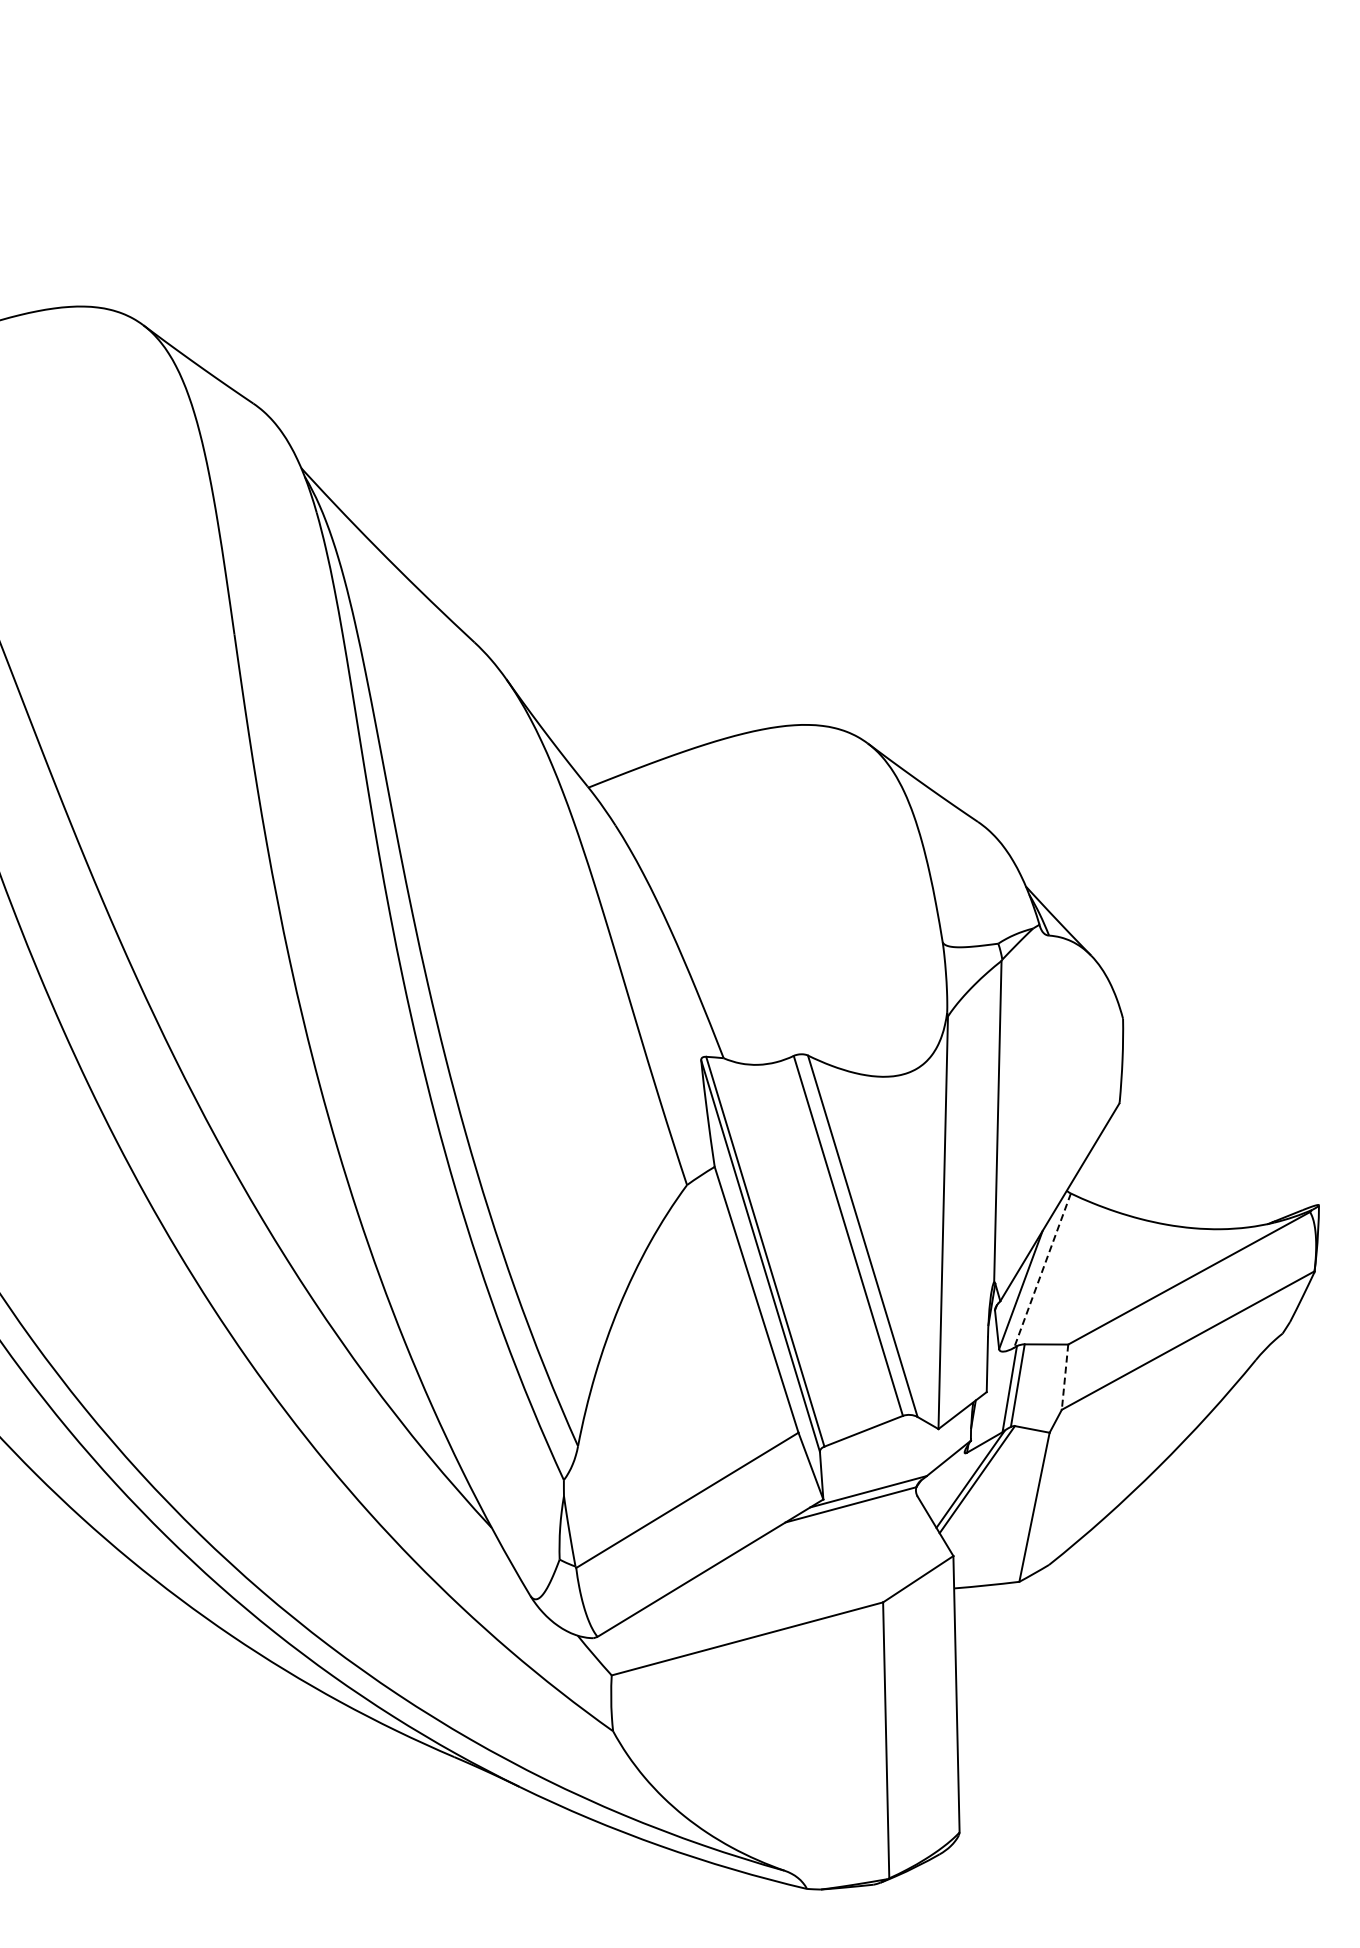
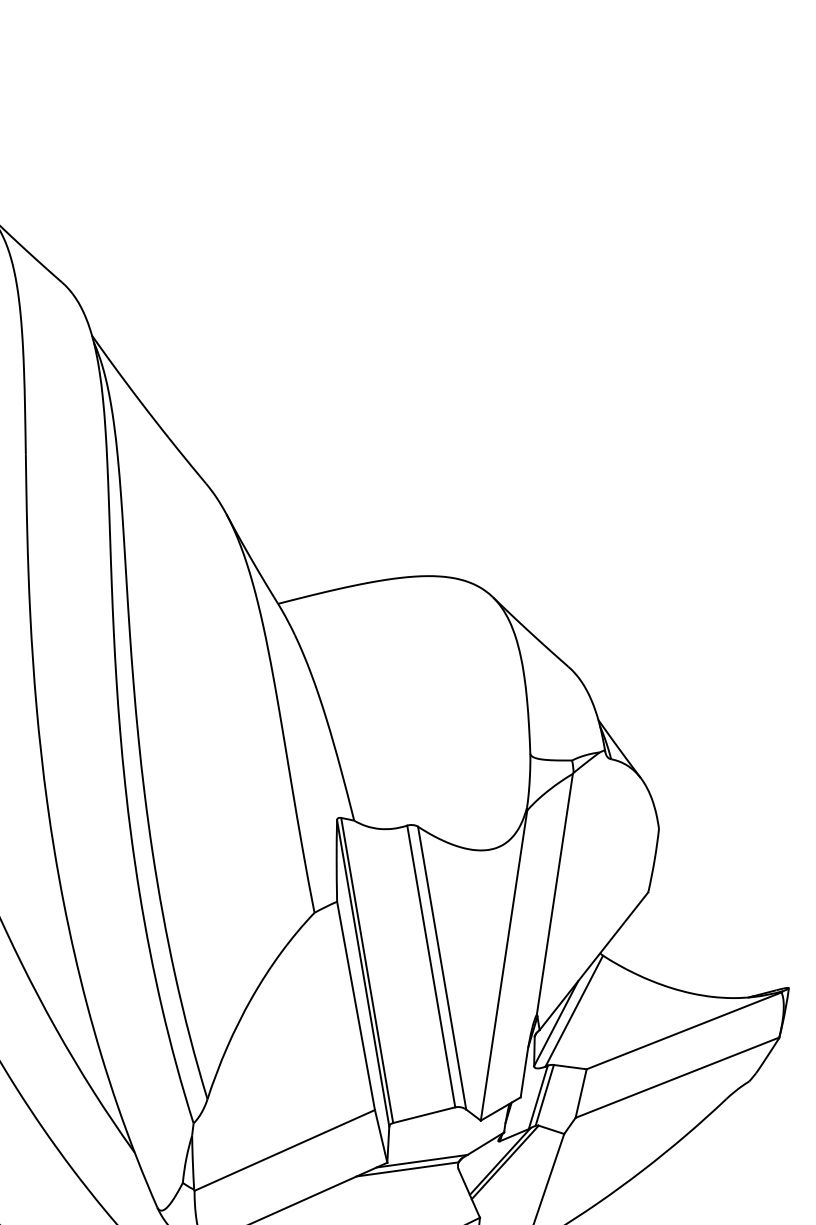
line: (1042, 1271) -> (574, 1011), dashed -> solid
line: (1065, 1377) -> (581, 1093), dashed -> solid

